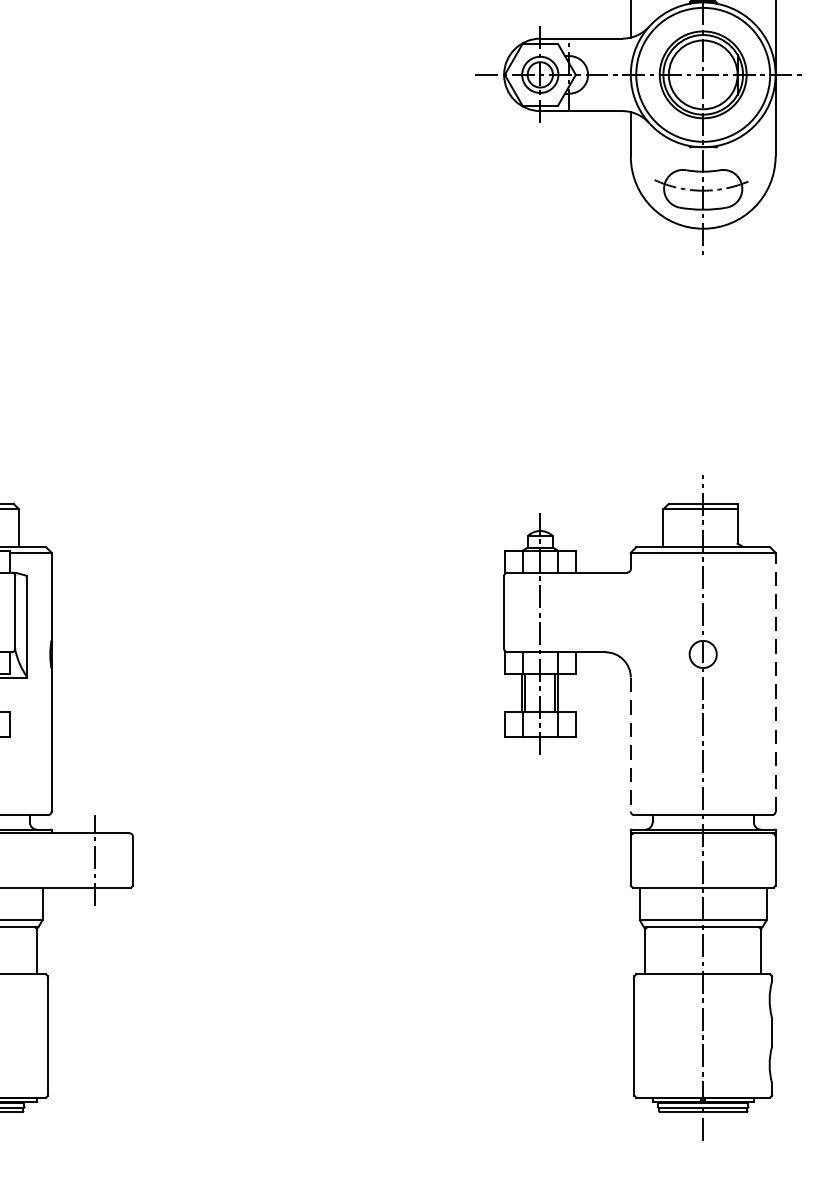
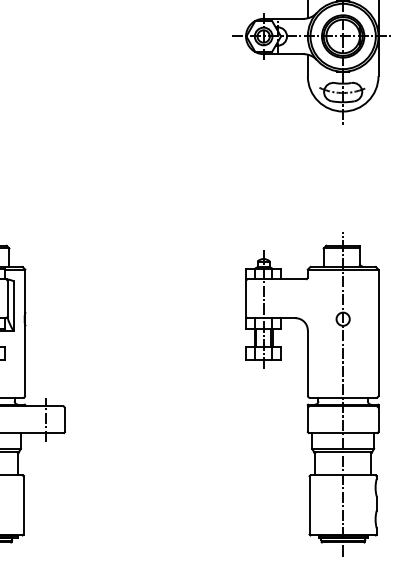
line: (775, 681) -> (378, 332), dashed -> solid
line: (630, 745) -> (307, 363), dashed -> solid

